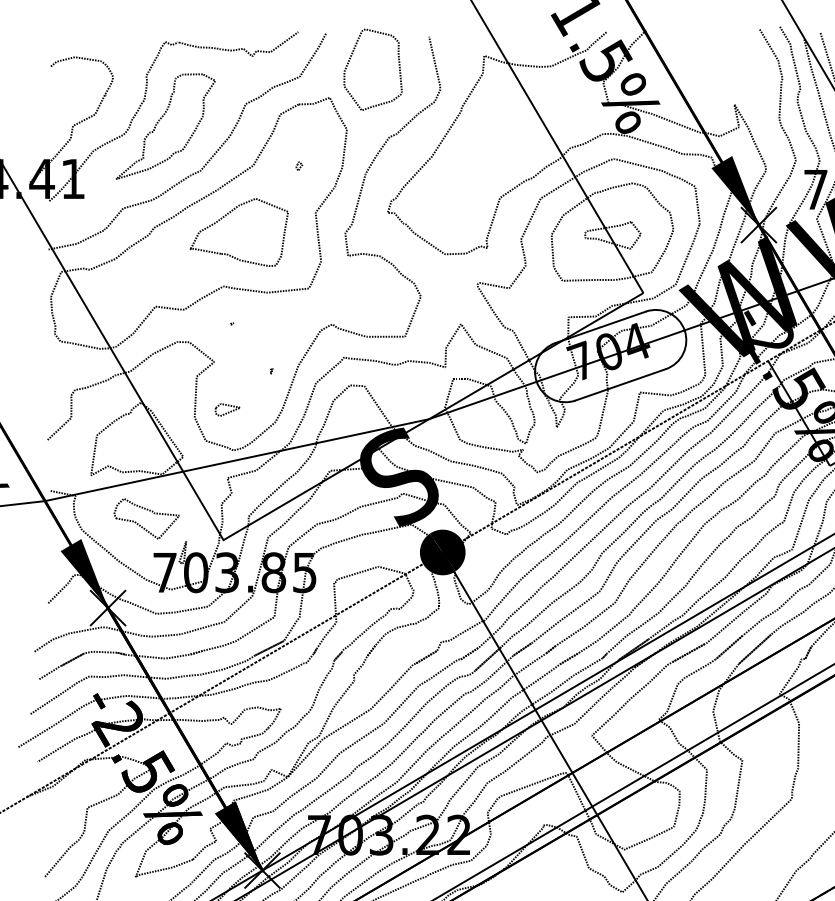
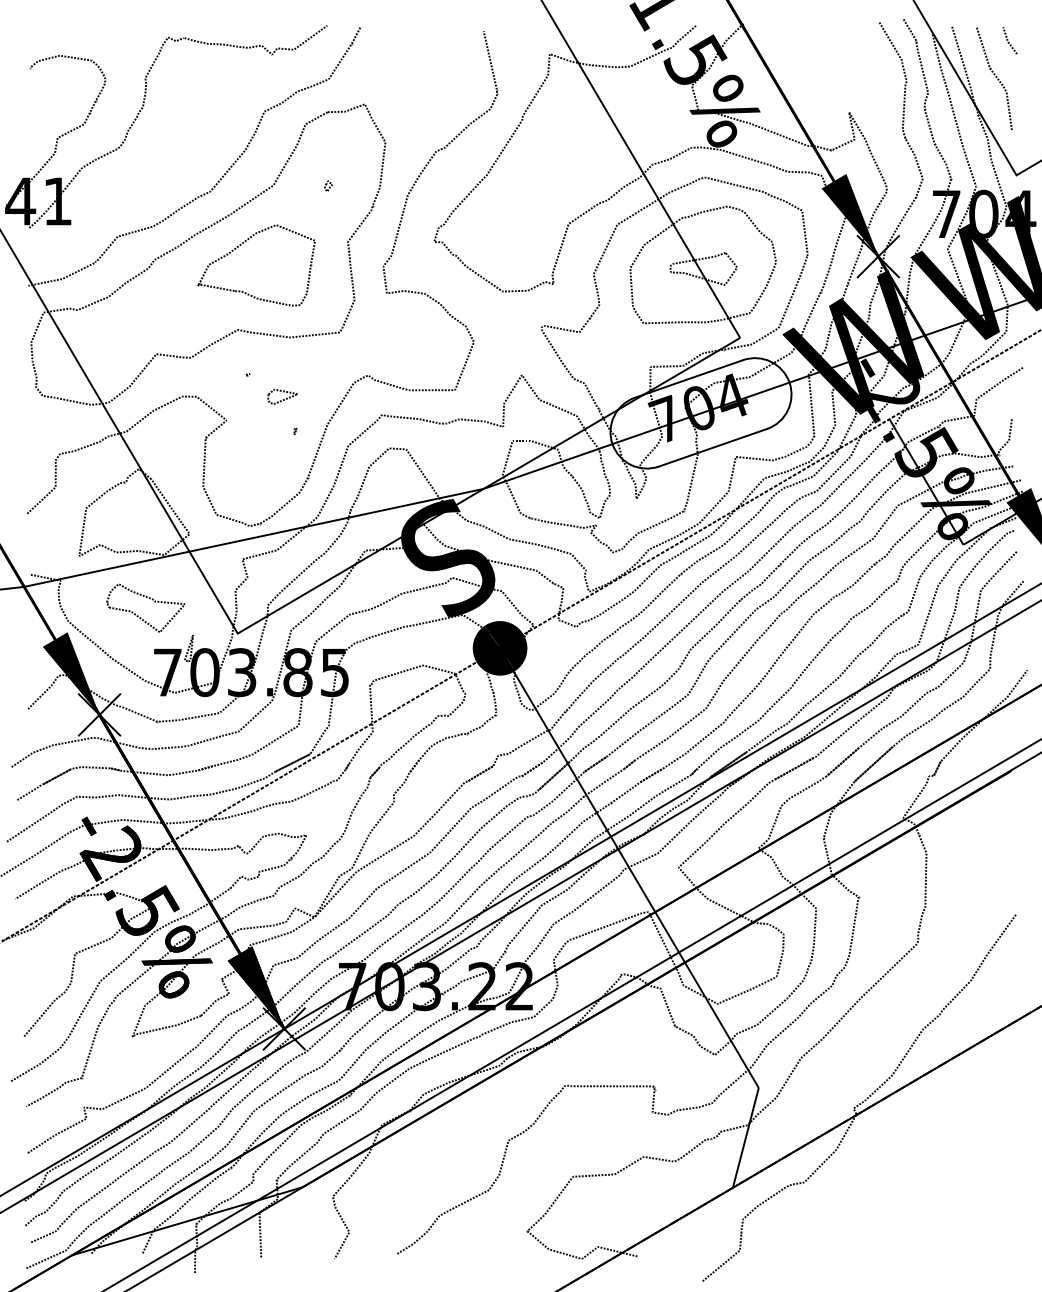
part: (351, 58) -> (390, 57), removed
part: (158, 123) -> (159, 134), removed
part: (227, 409) -> (282, 396), moved

